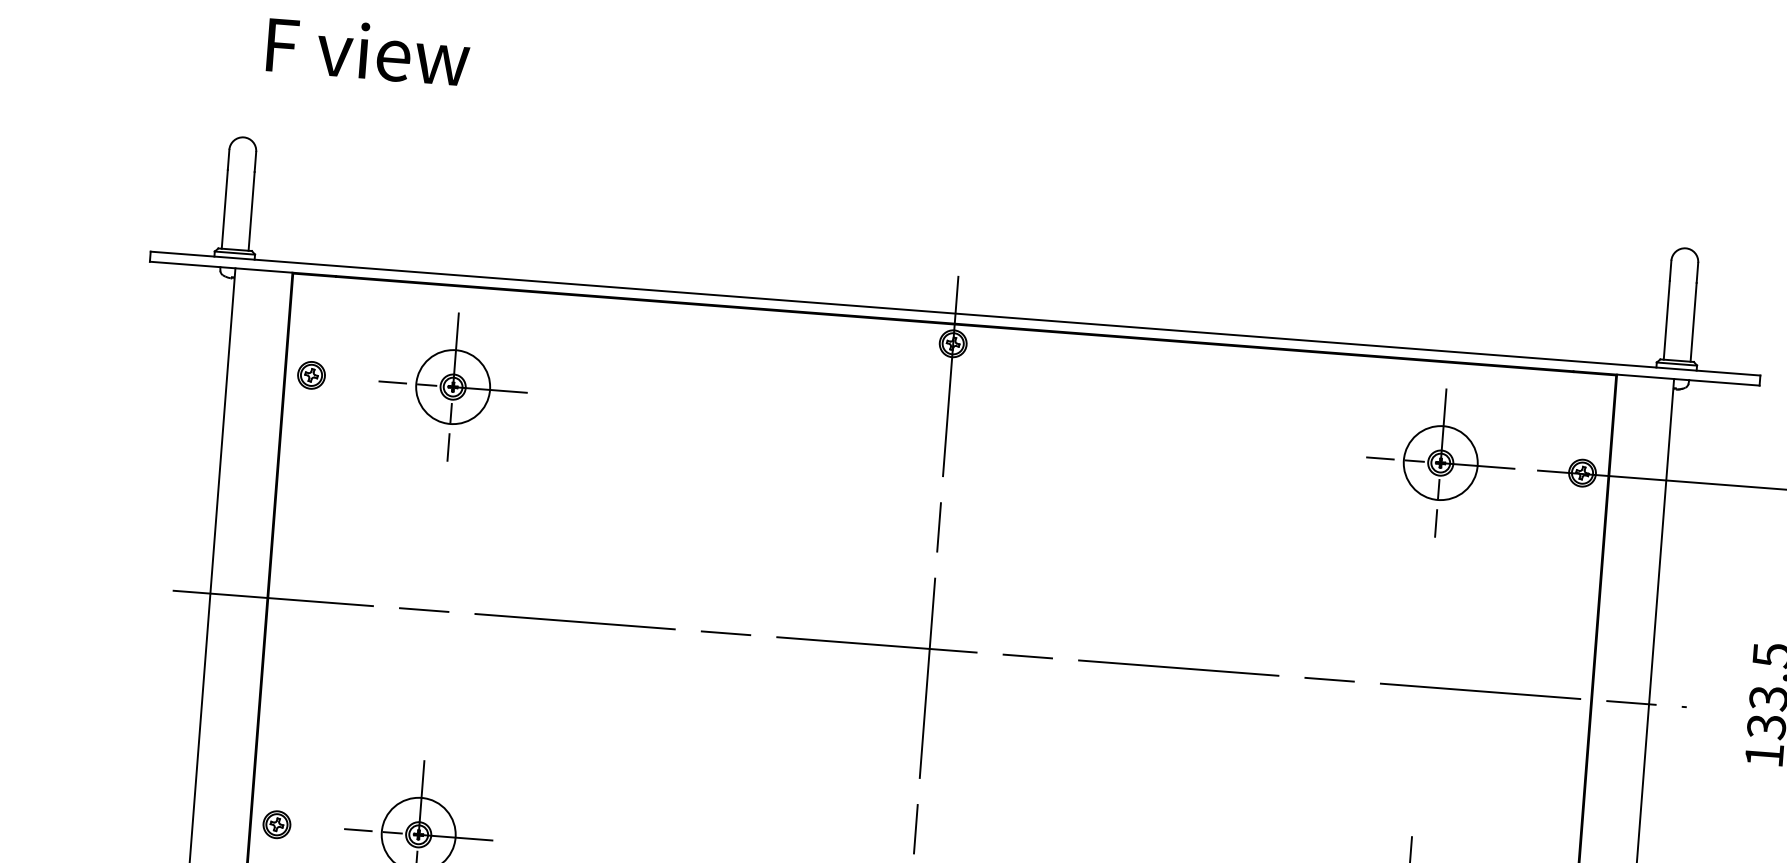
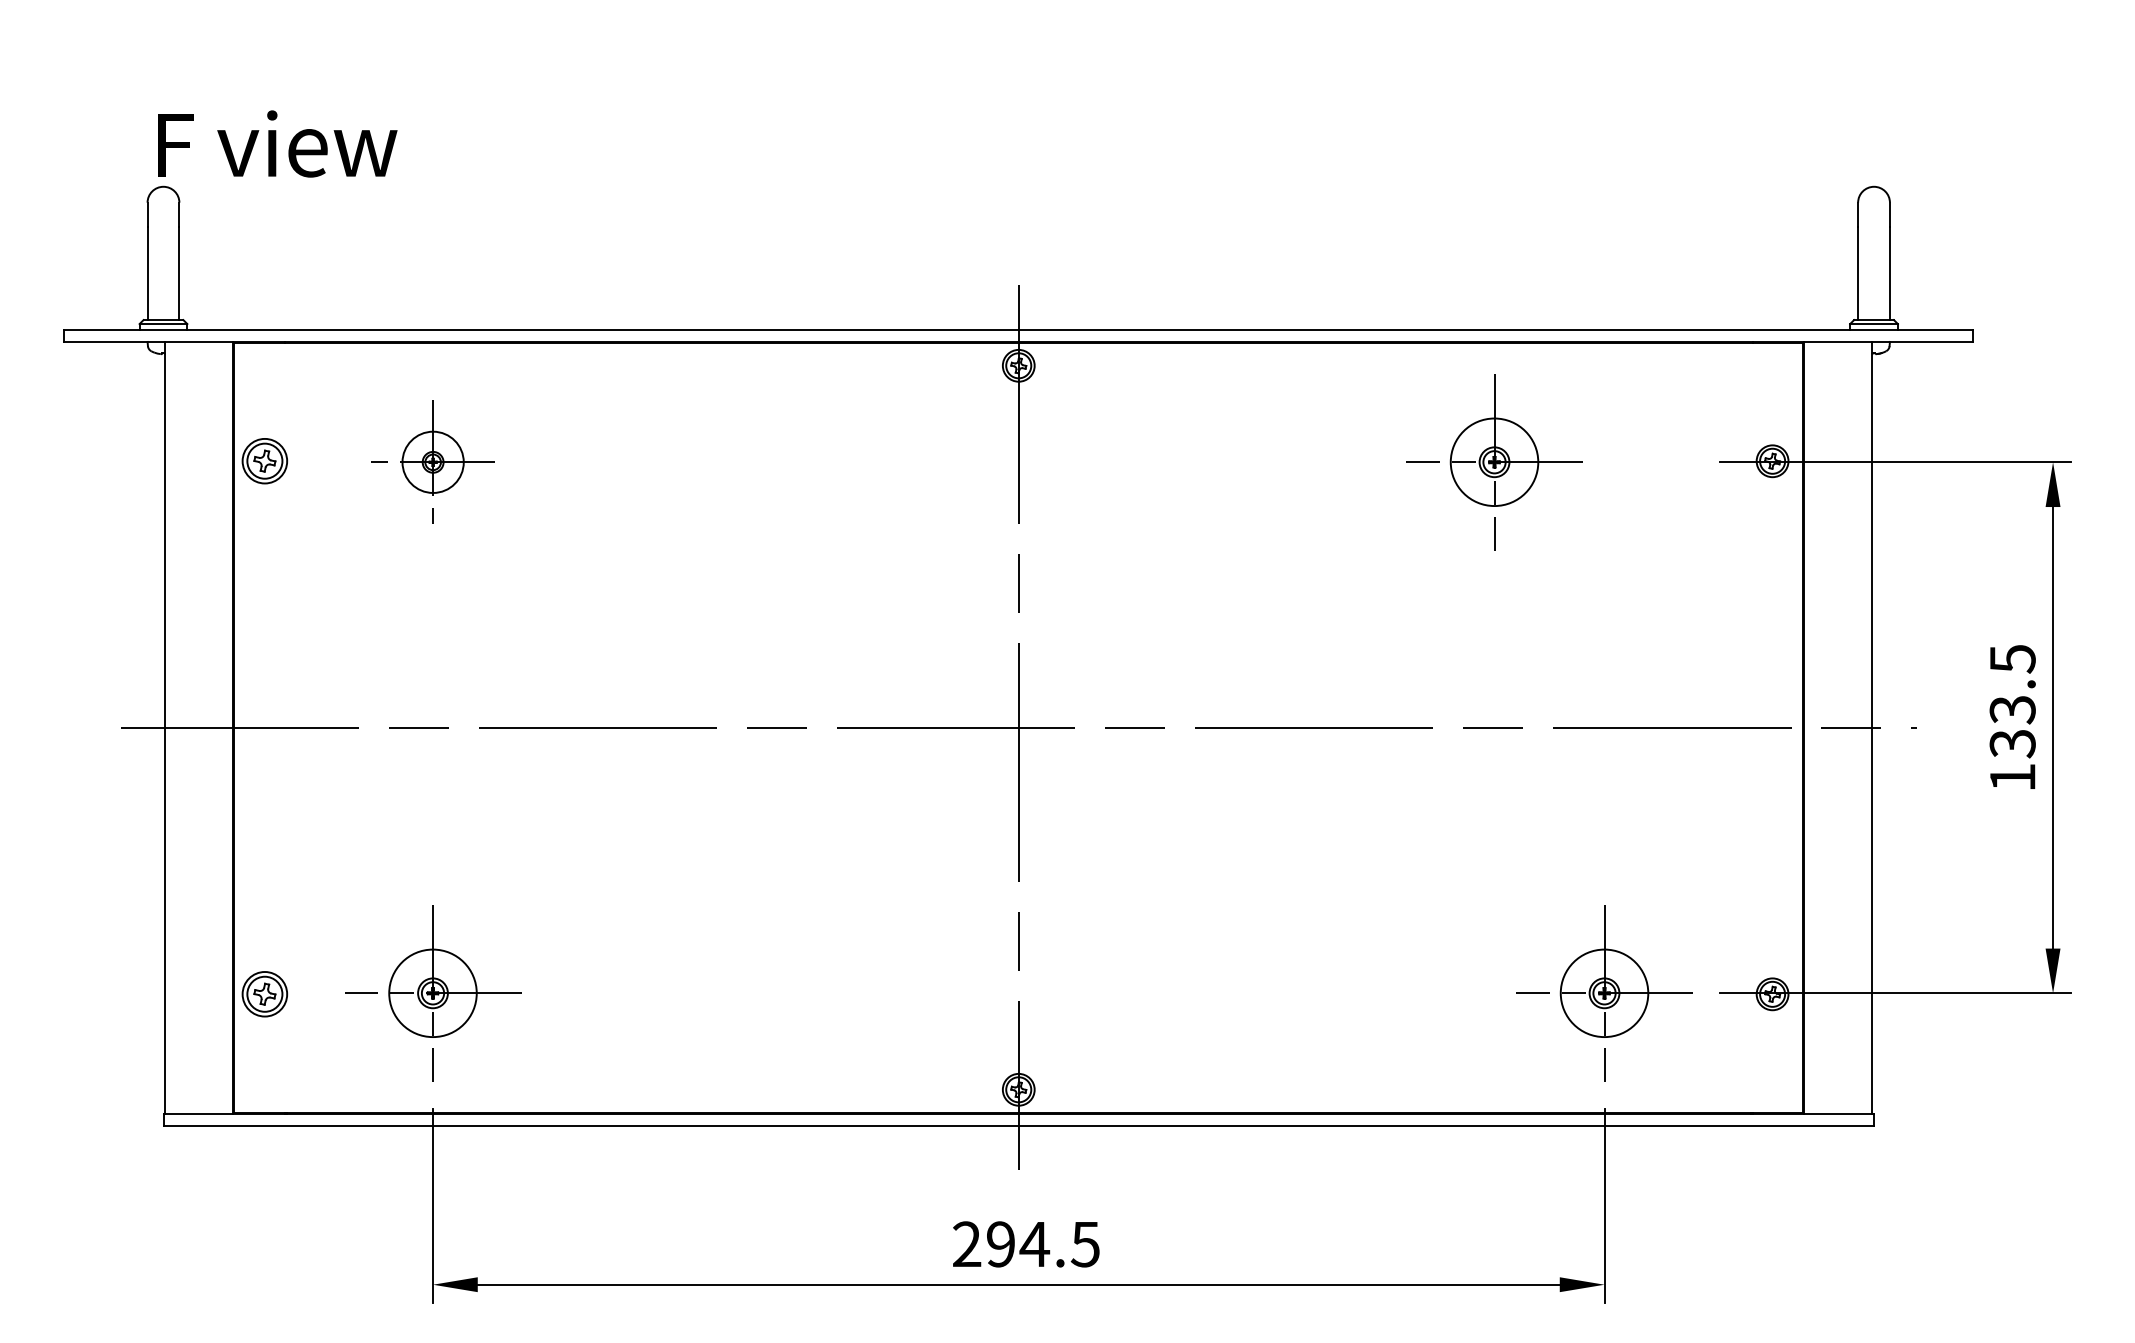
text: (368, 50) -> (277, 143), moved
part: (311, 375) -> (264, 461), size x1.4
part: (453, 387) -> (433, 462), size x0.7
part: (1440, 463) -> (1494, 462), moved
part: (276, 824) -> (264, 994), size x1.4

